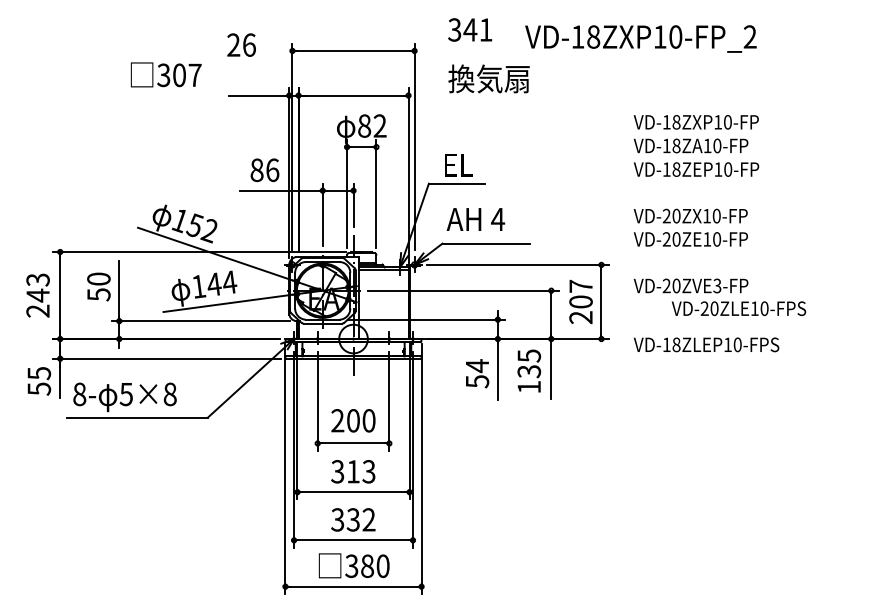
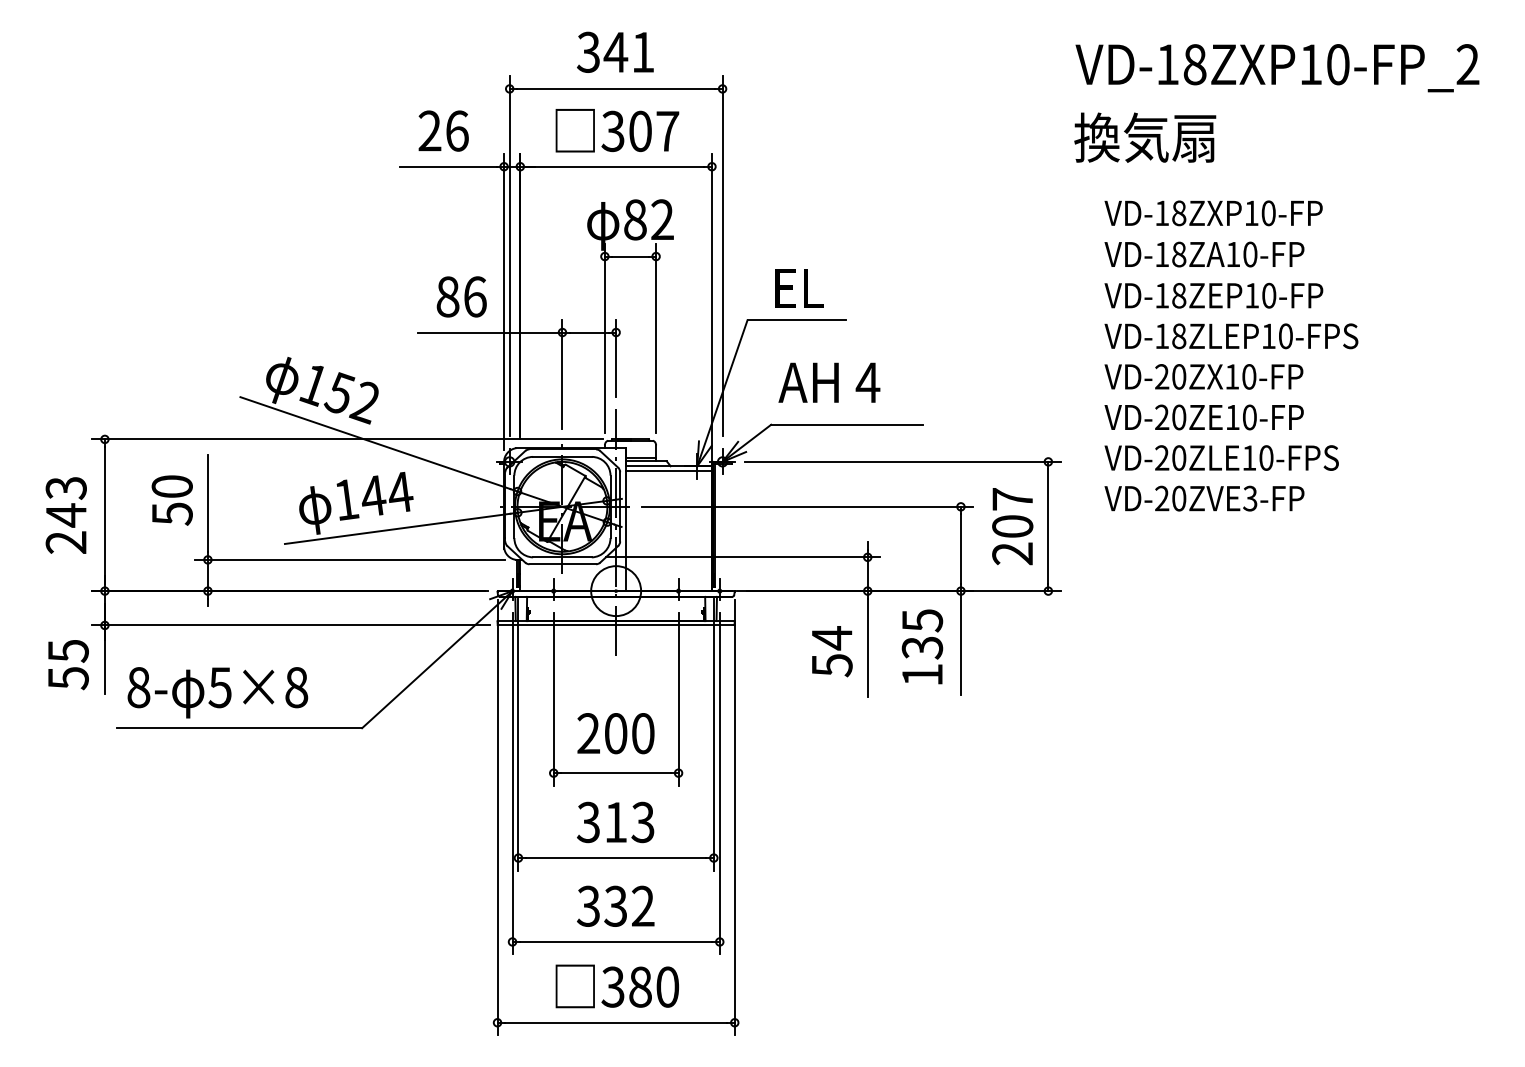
text: (470, 29) -> (616, 51), moved
text: (640, 38) -> (1276, 67), moved
text: (241, 44) -> (443, 129), moved
text: (165, 74) -> (616, 129), moved
text: (488, 78) -> (1144, 136), moved
text: (739, 308) -> (1222, 457), moved
text: (706, 344) -> (1231, 335), moved

